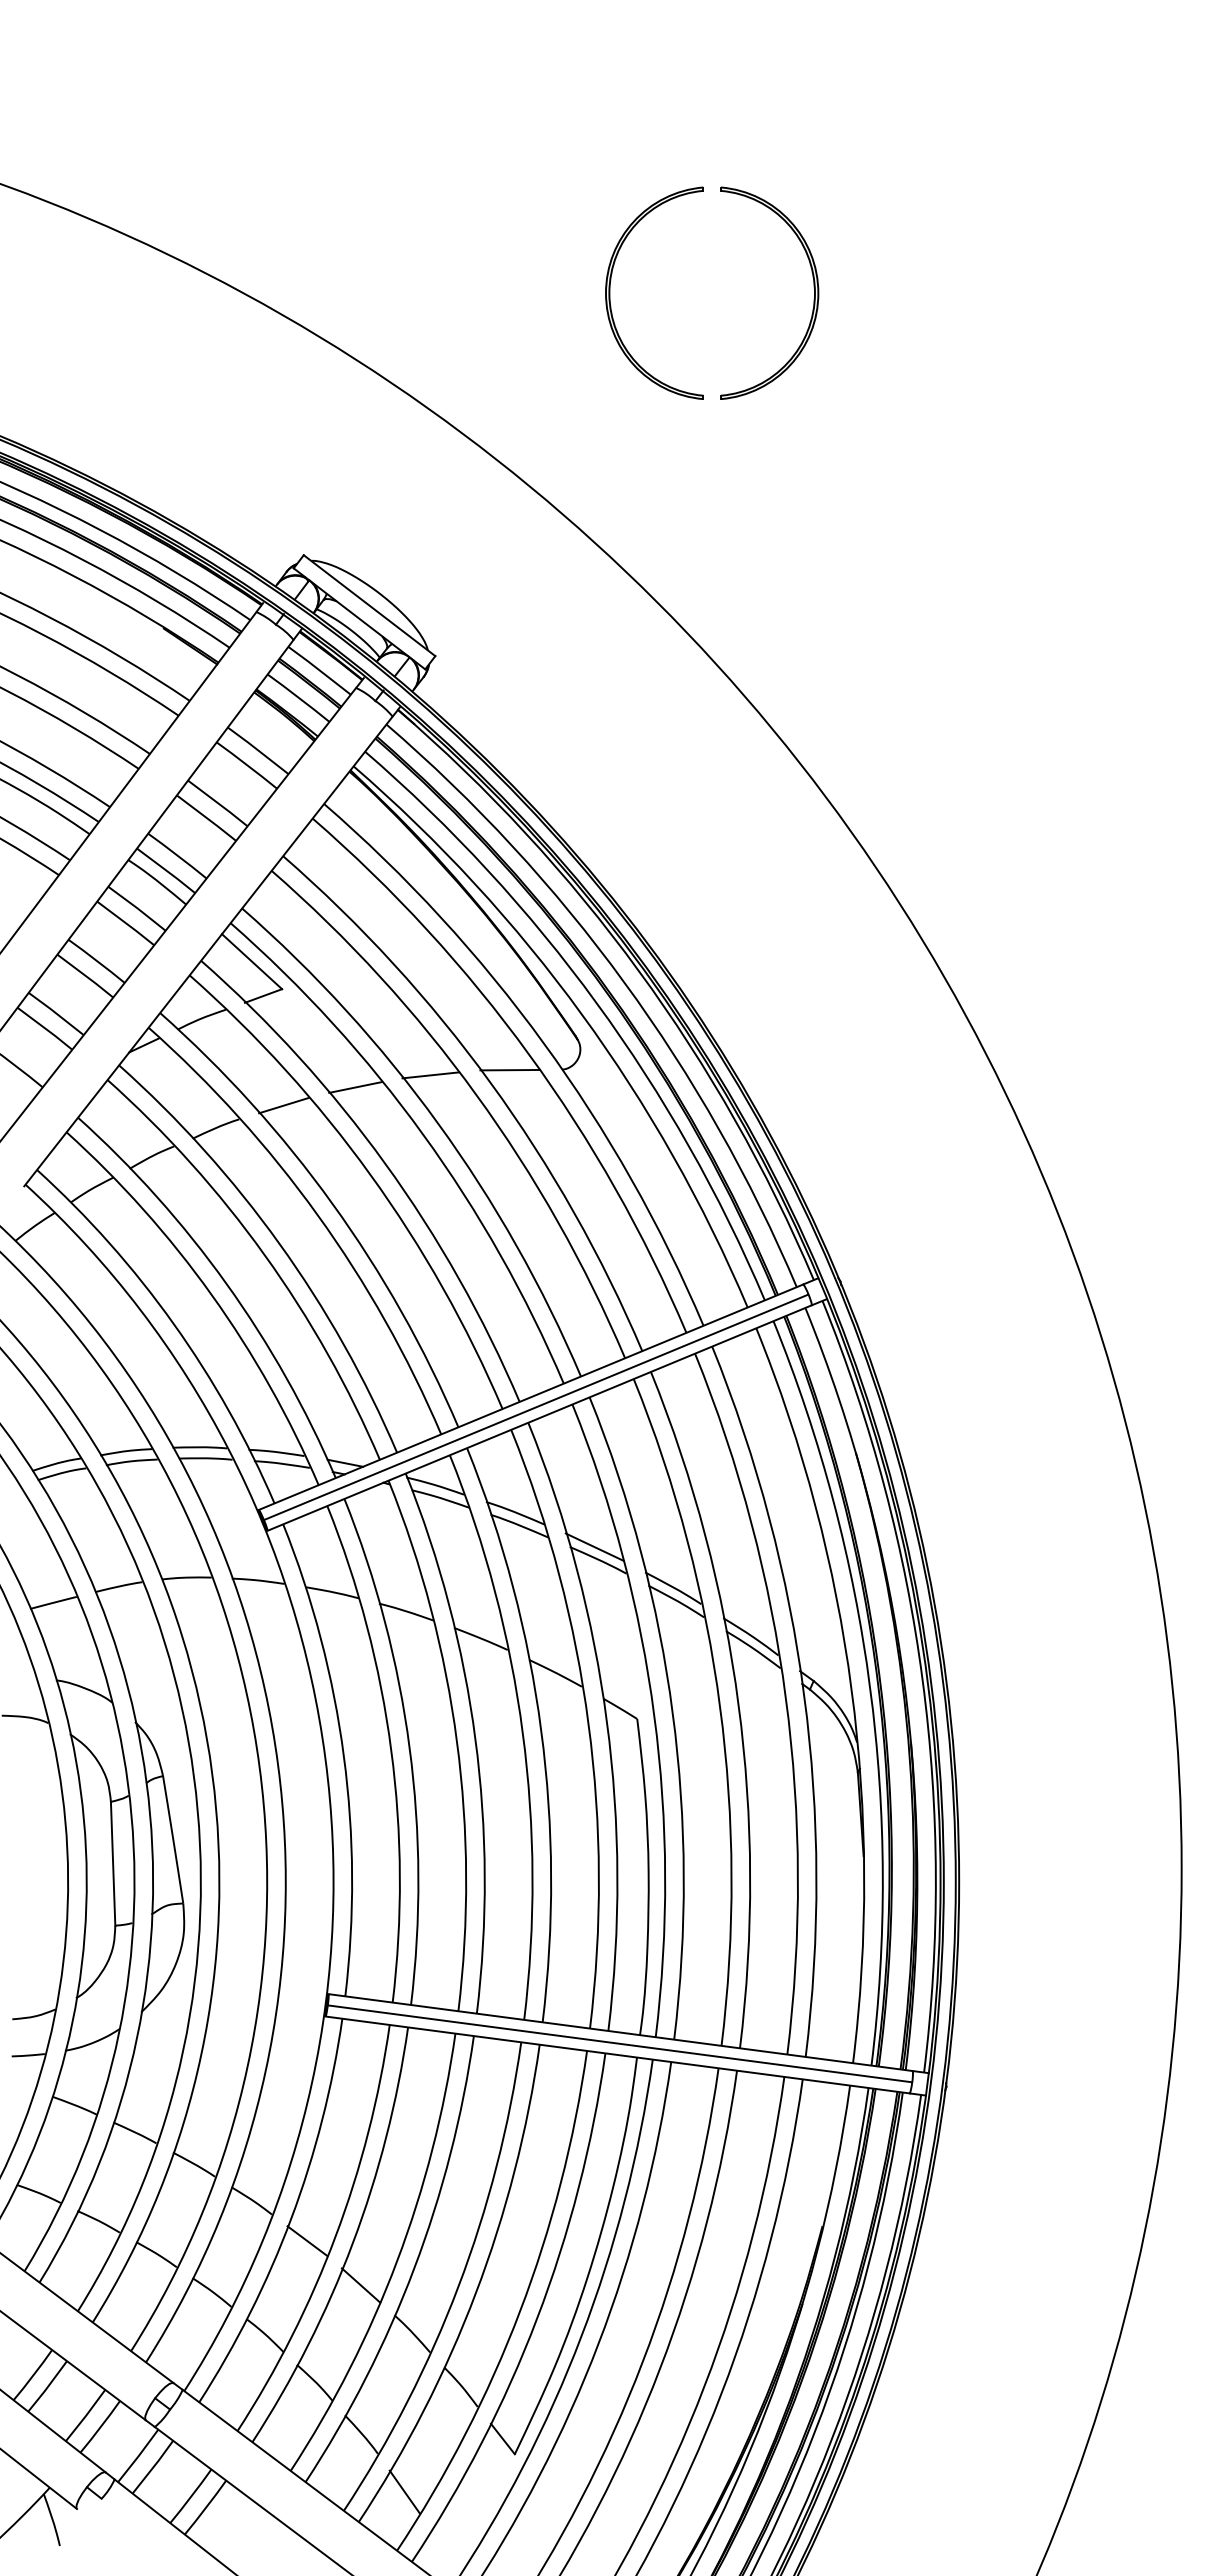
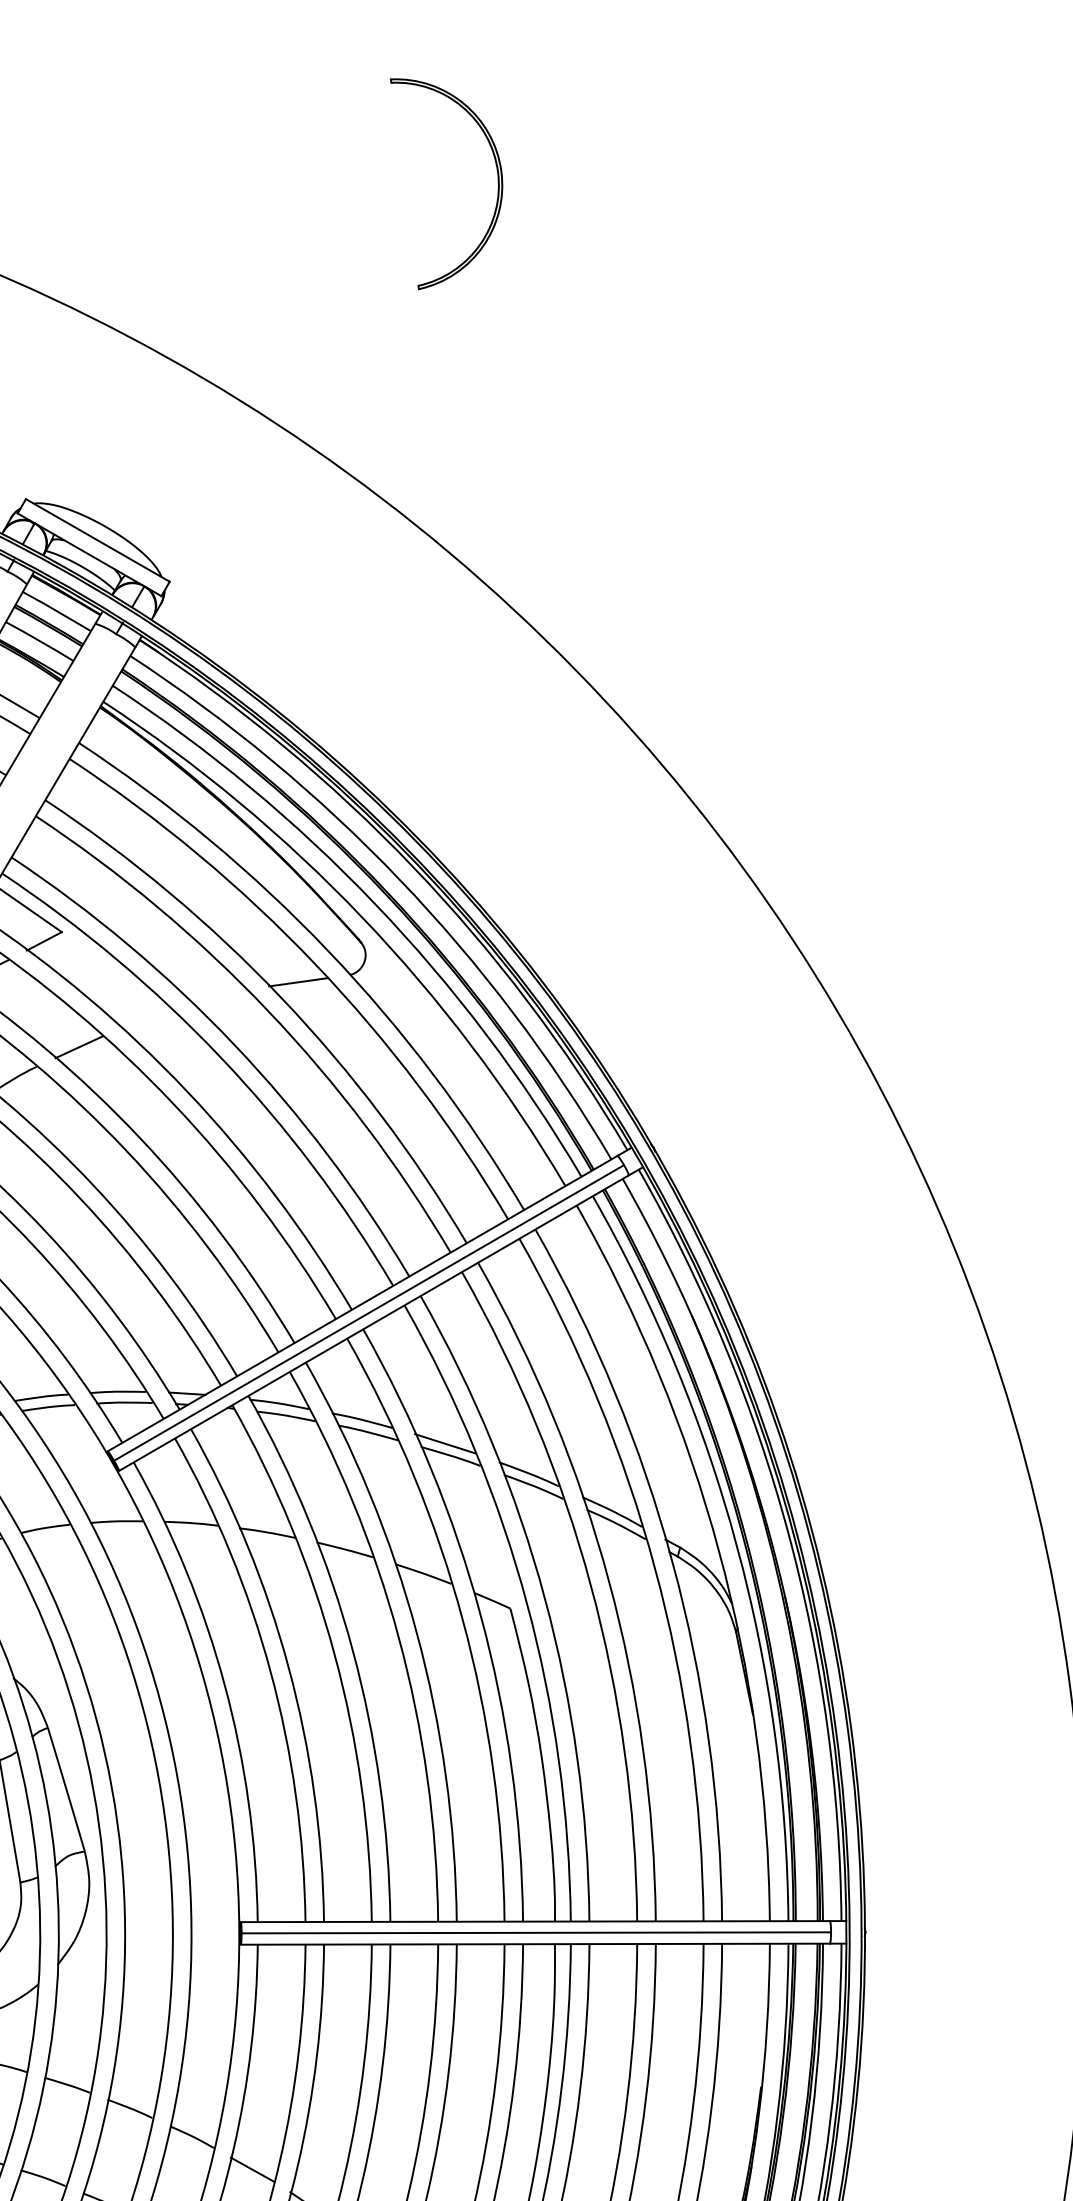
part: (610, 292) -> (295, 198), removed
line: (430, 1075) -> (220, 998), removed
line: (355, 1087) -> (147, 1019), removed

